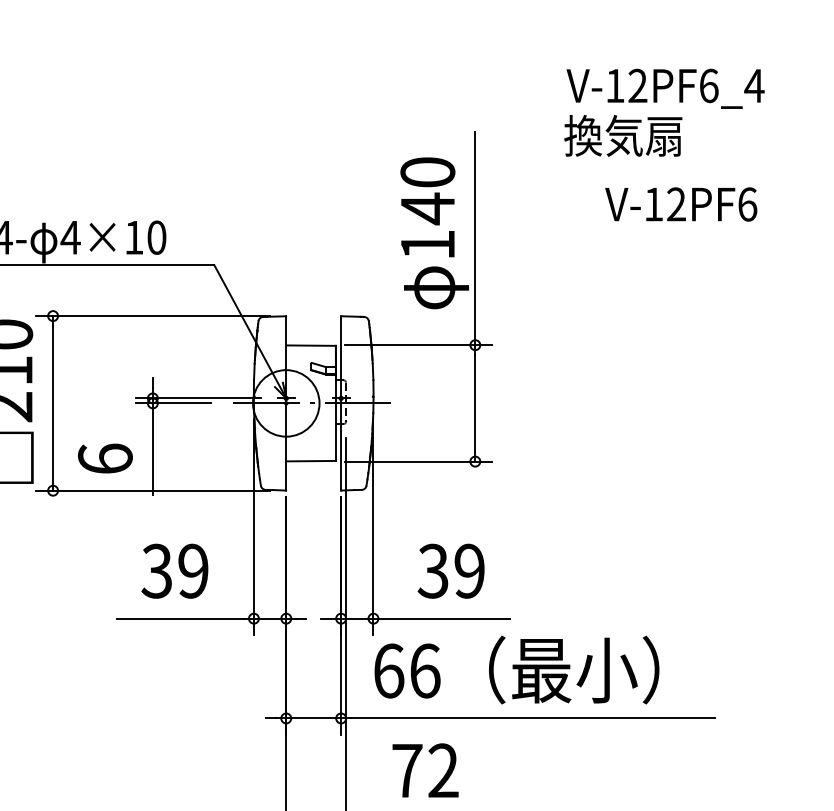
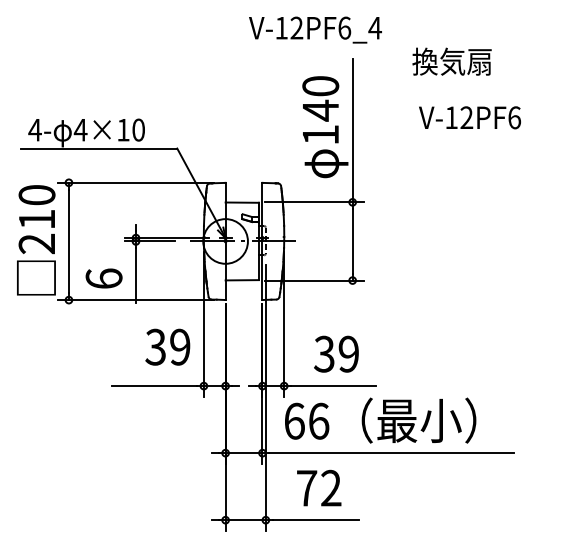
text: (665, 87) -> (315, 29), moved
text: (680, 204) -> (469, 117), moved
text: (174, 570) -> (167, 346), moved

